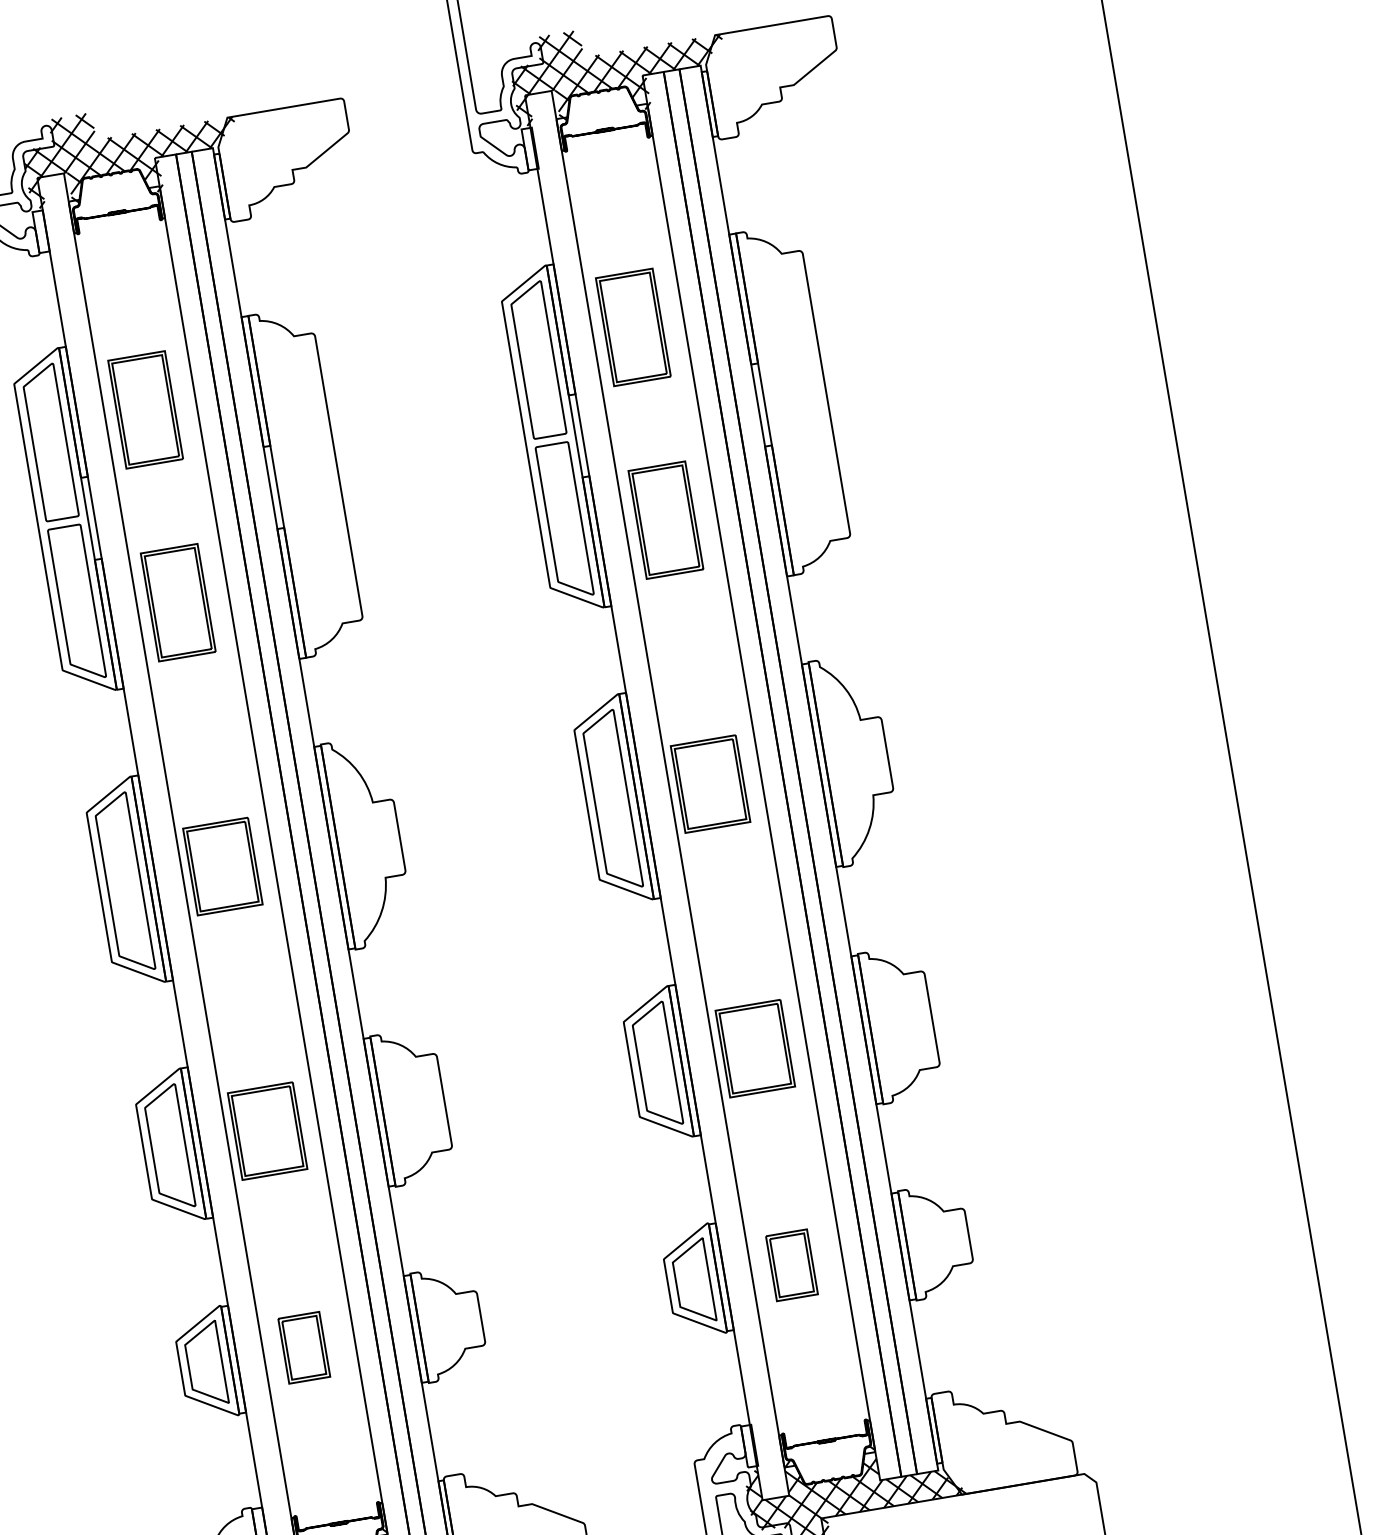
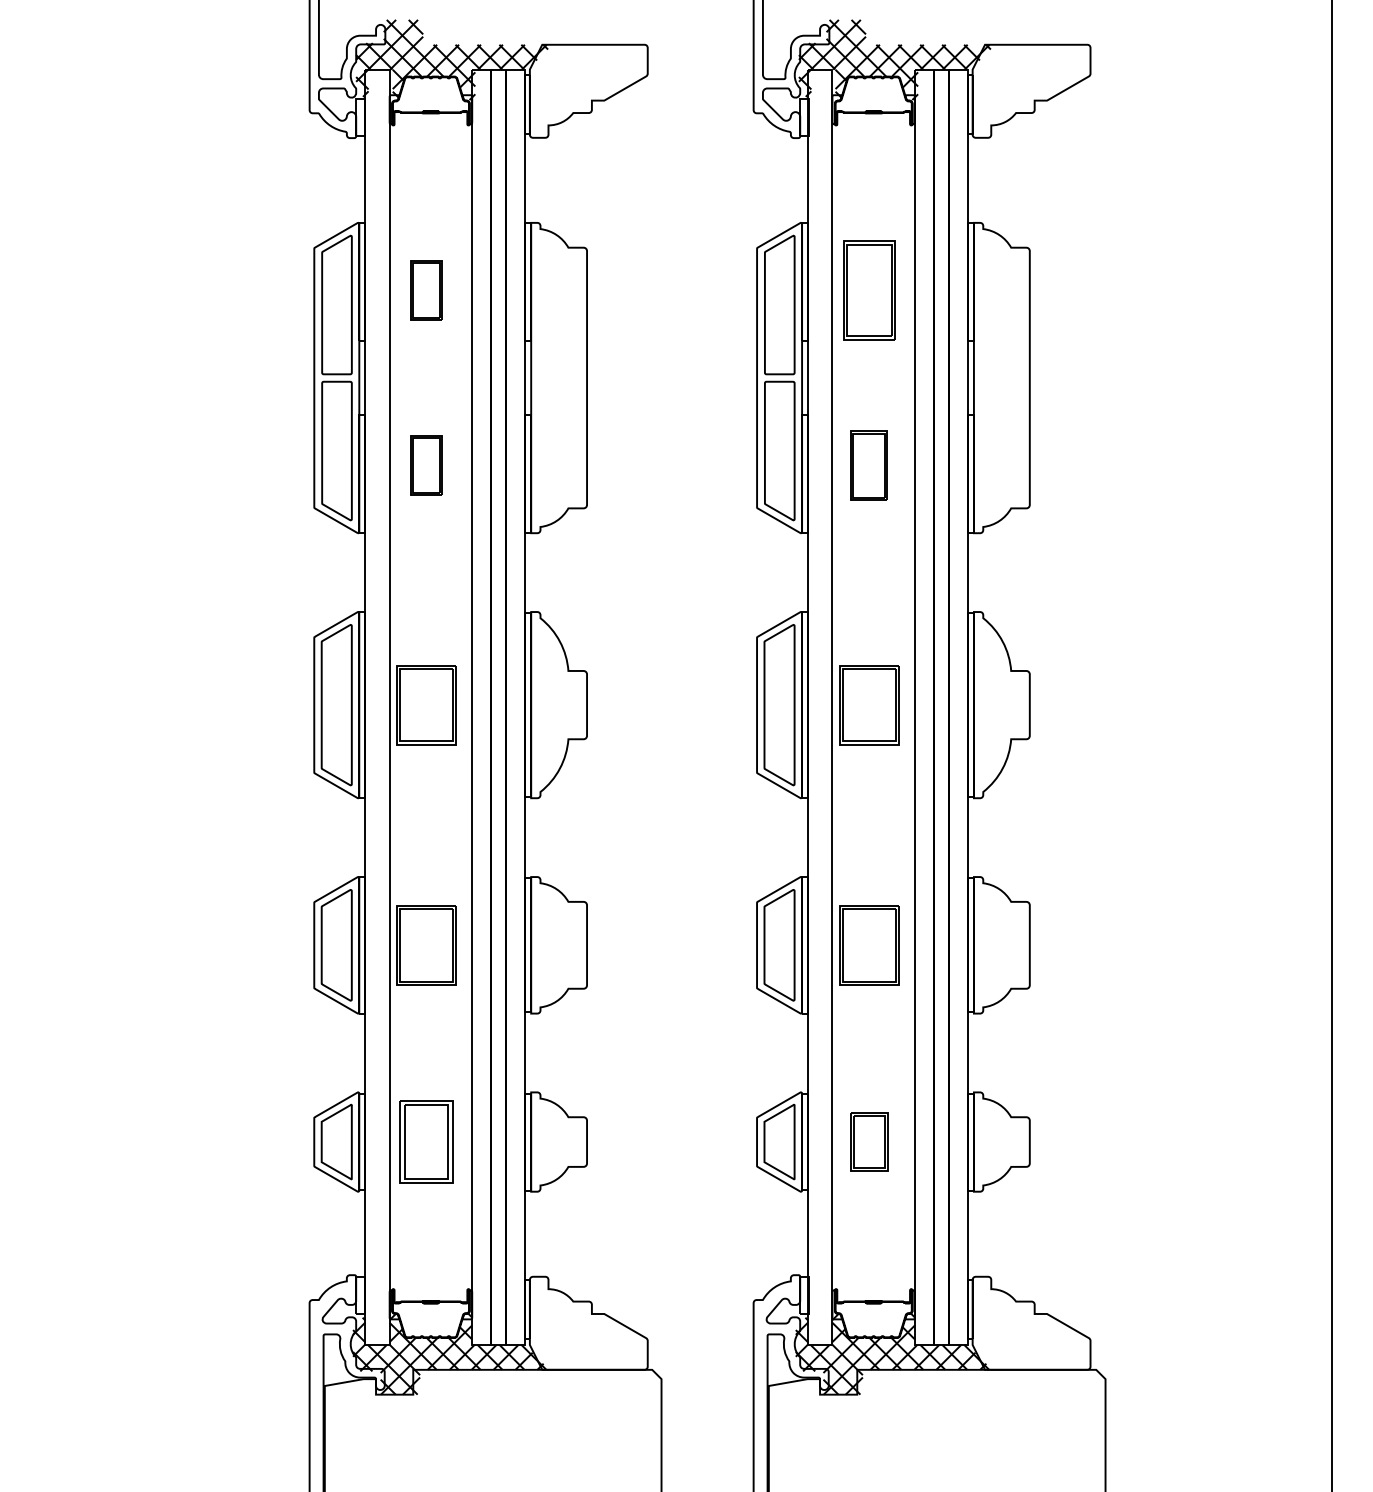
part: (145, 409) -> (426, 290), size x0.6
part: (666, 520) -> (869, 465), size x0.7
part: (178, 602) -> (426, 465), size x0.6
part: (304, 1347) -> (426, 1141), size x1.4

